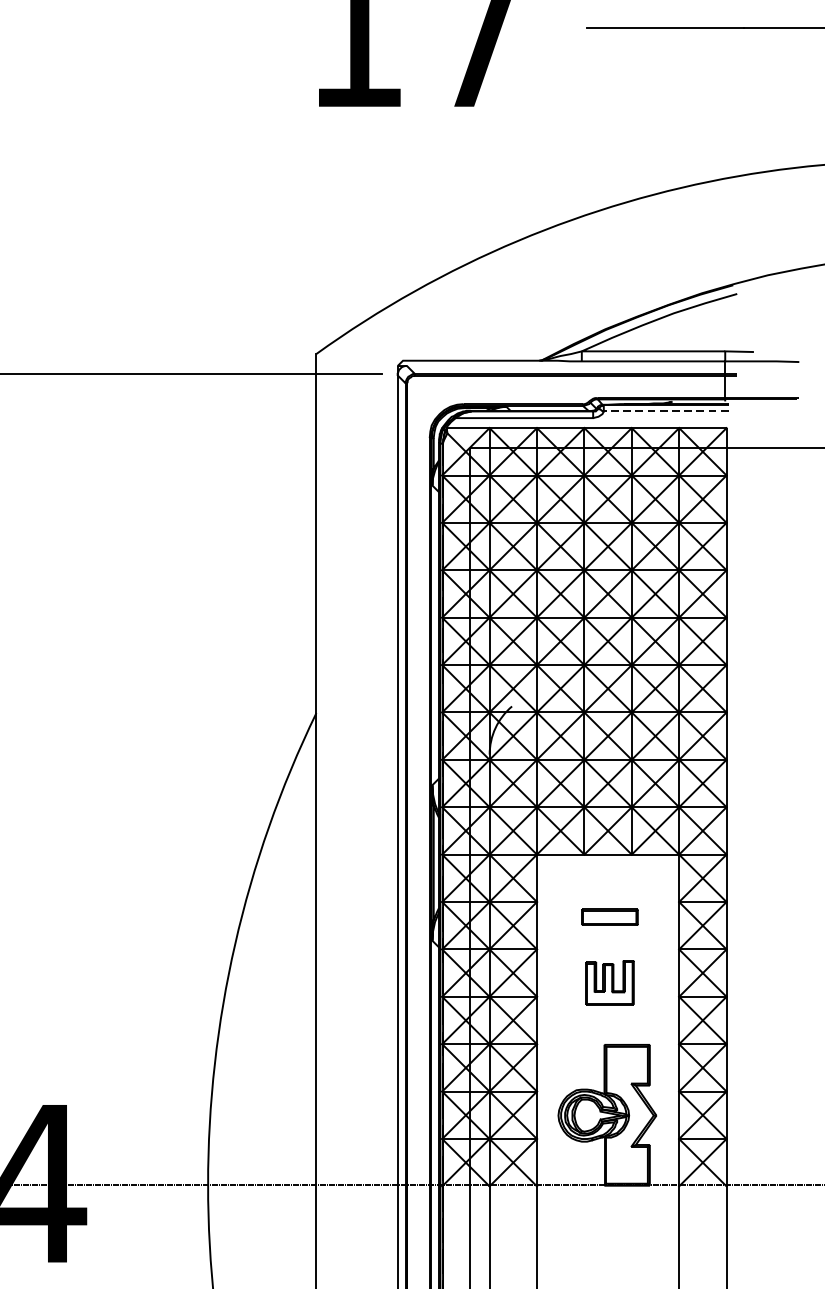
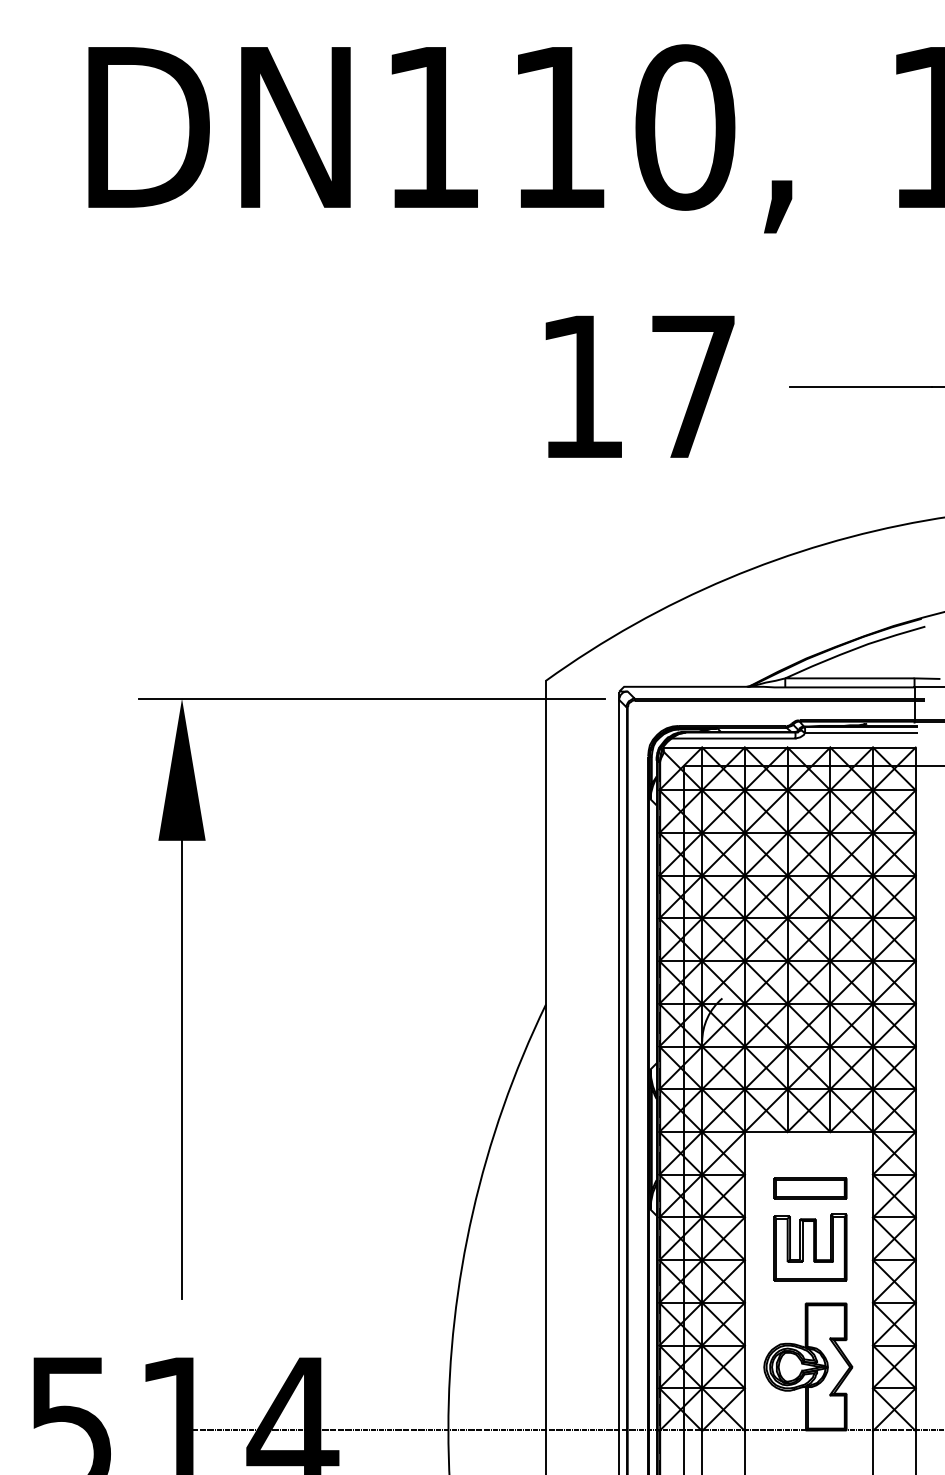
line: (665, 411) -> (860, 732), dashed -> solid
part: (609, 917) -> (810, 1188), size x1.43
part: (609, 982) -> (810, 1247), size x1.67

